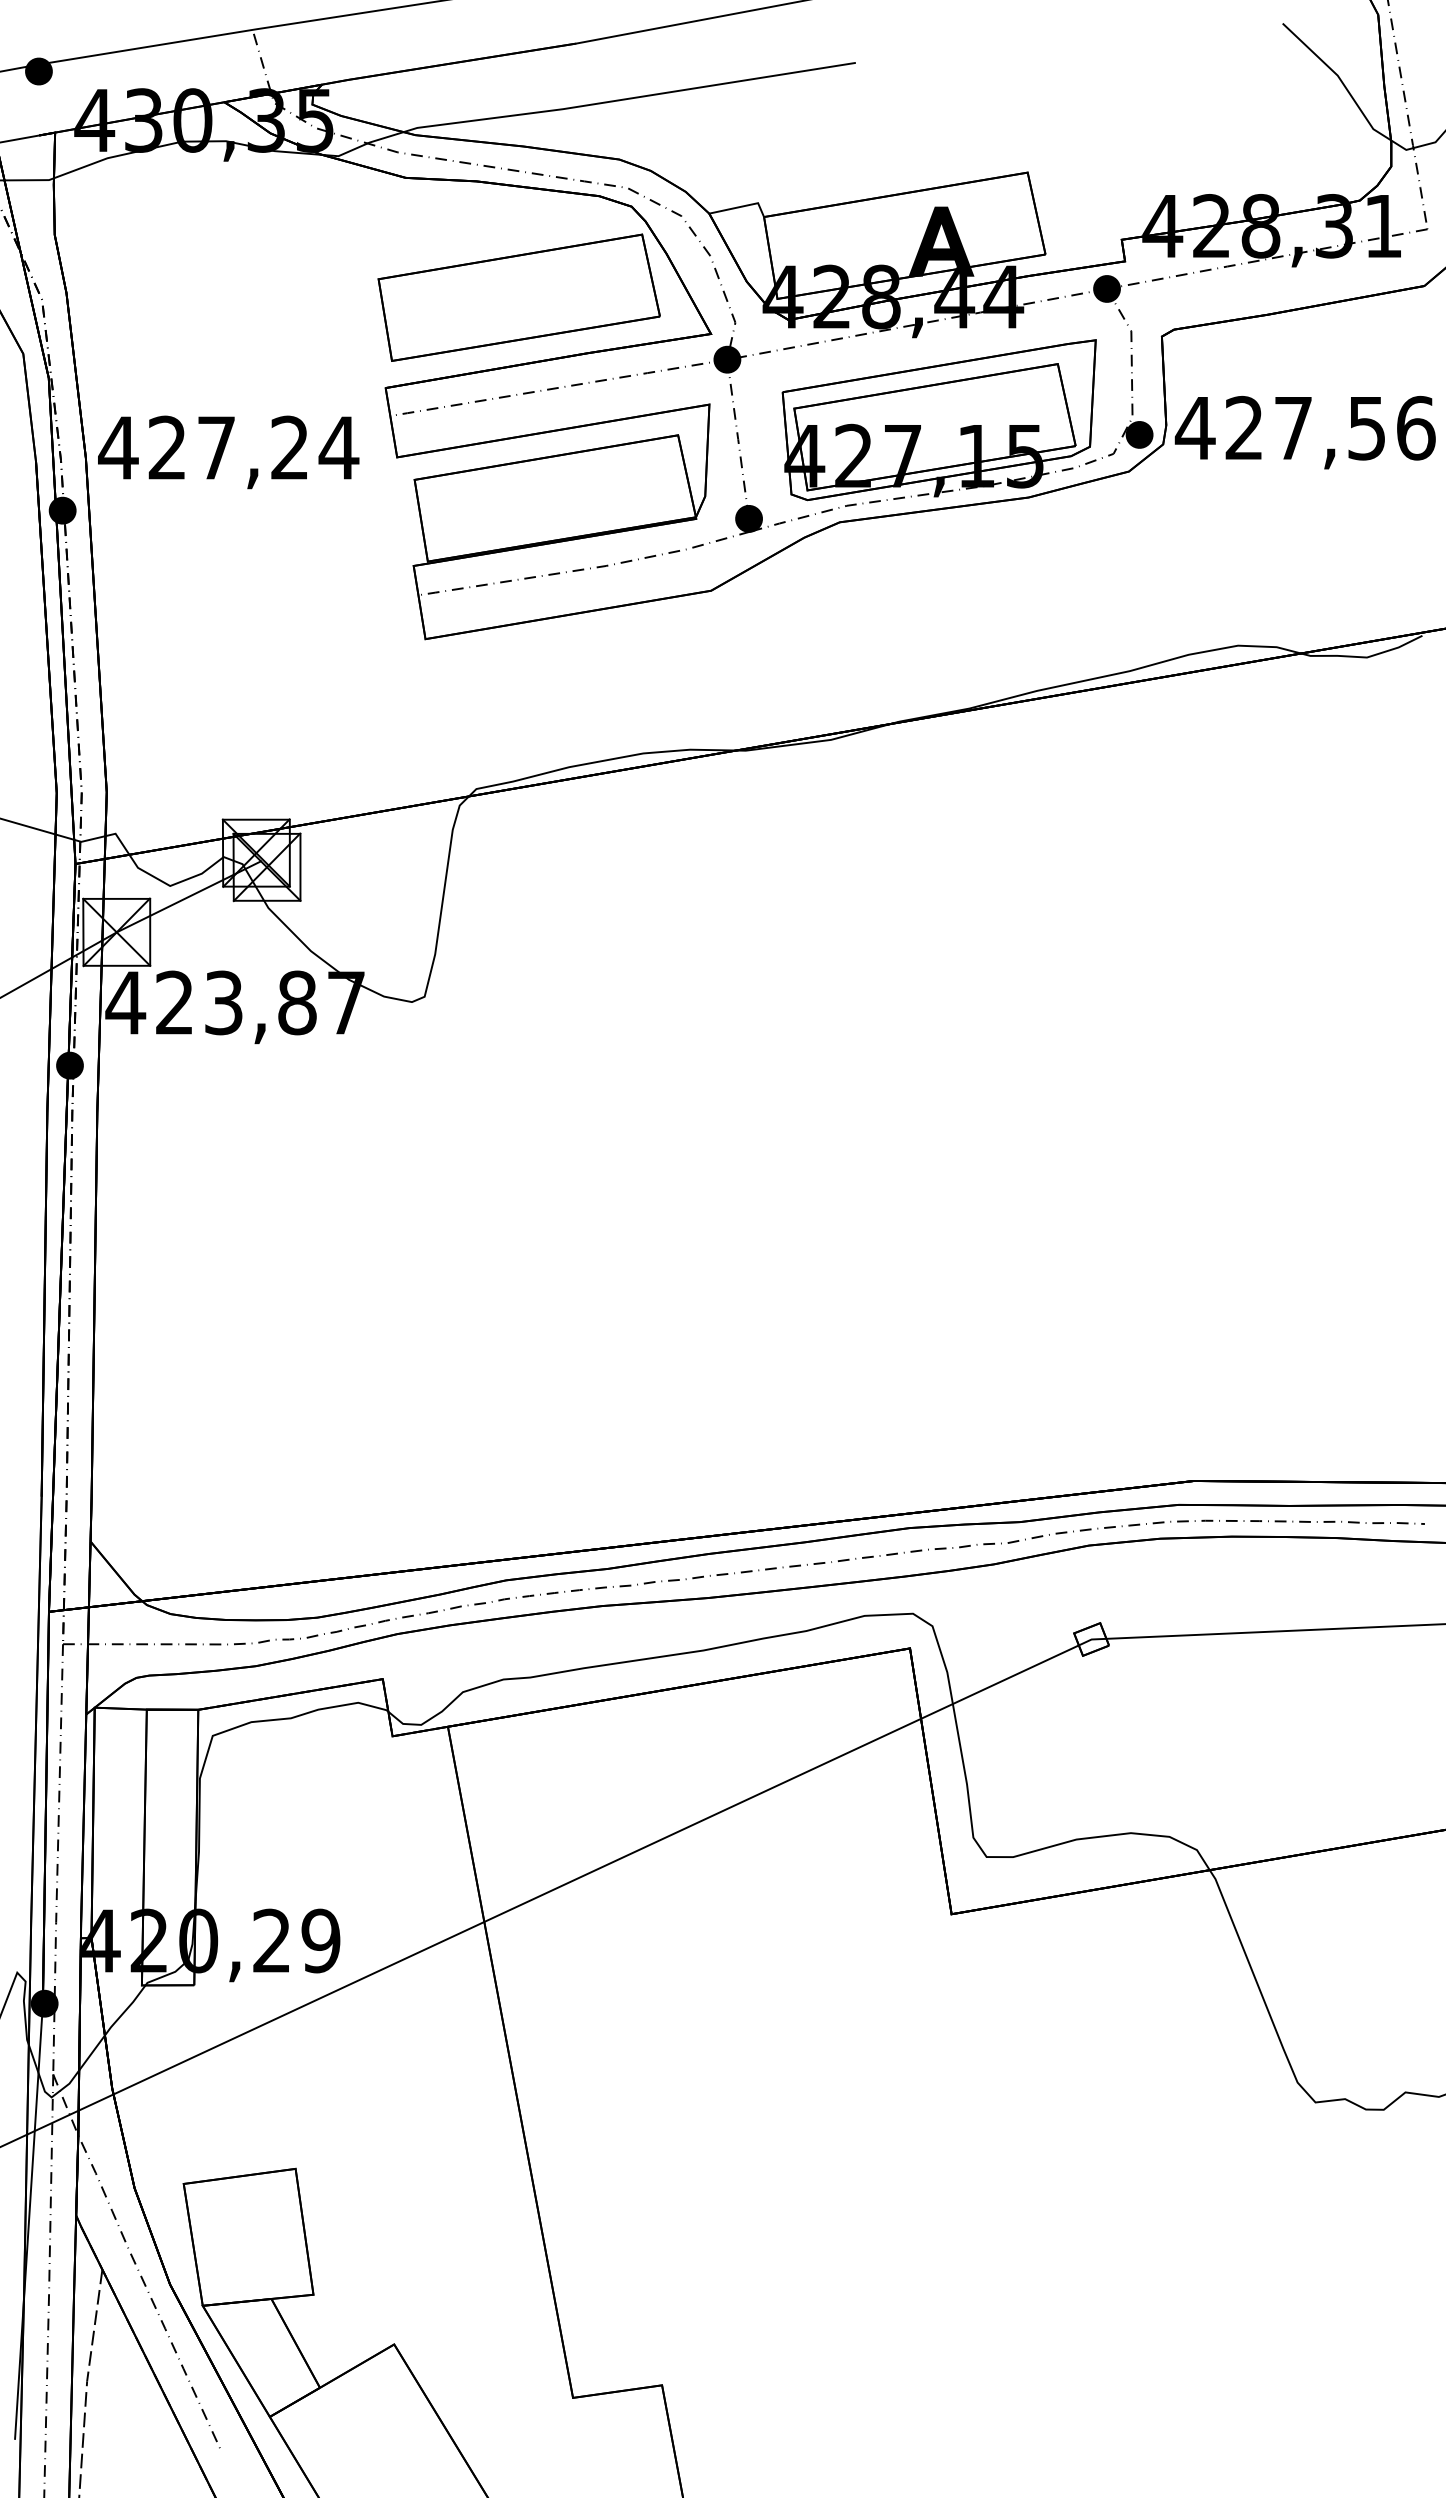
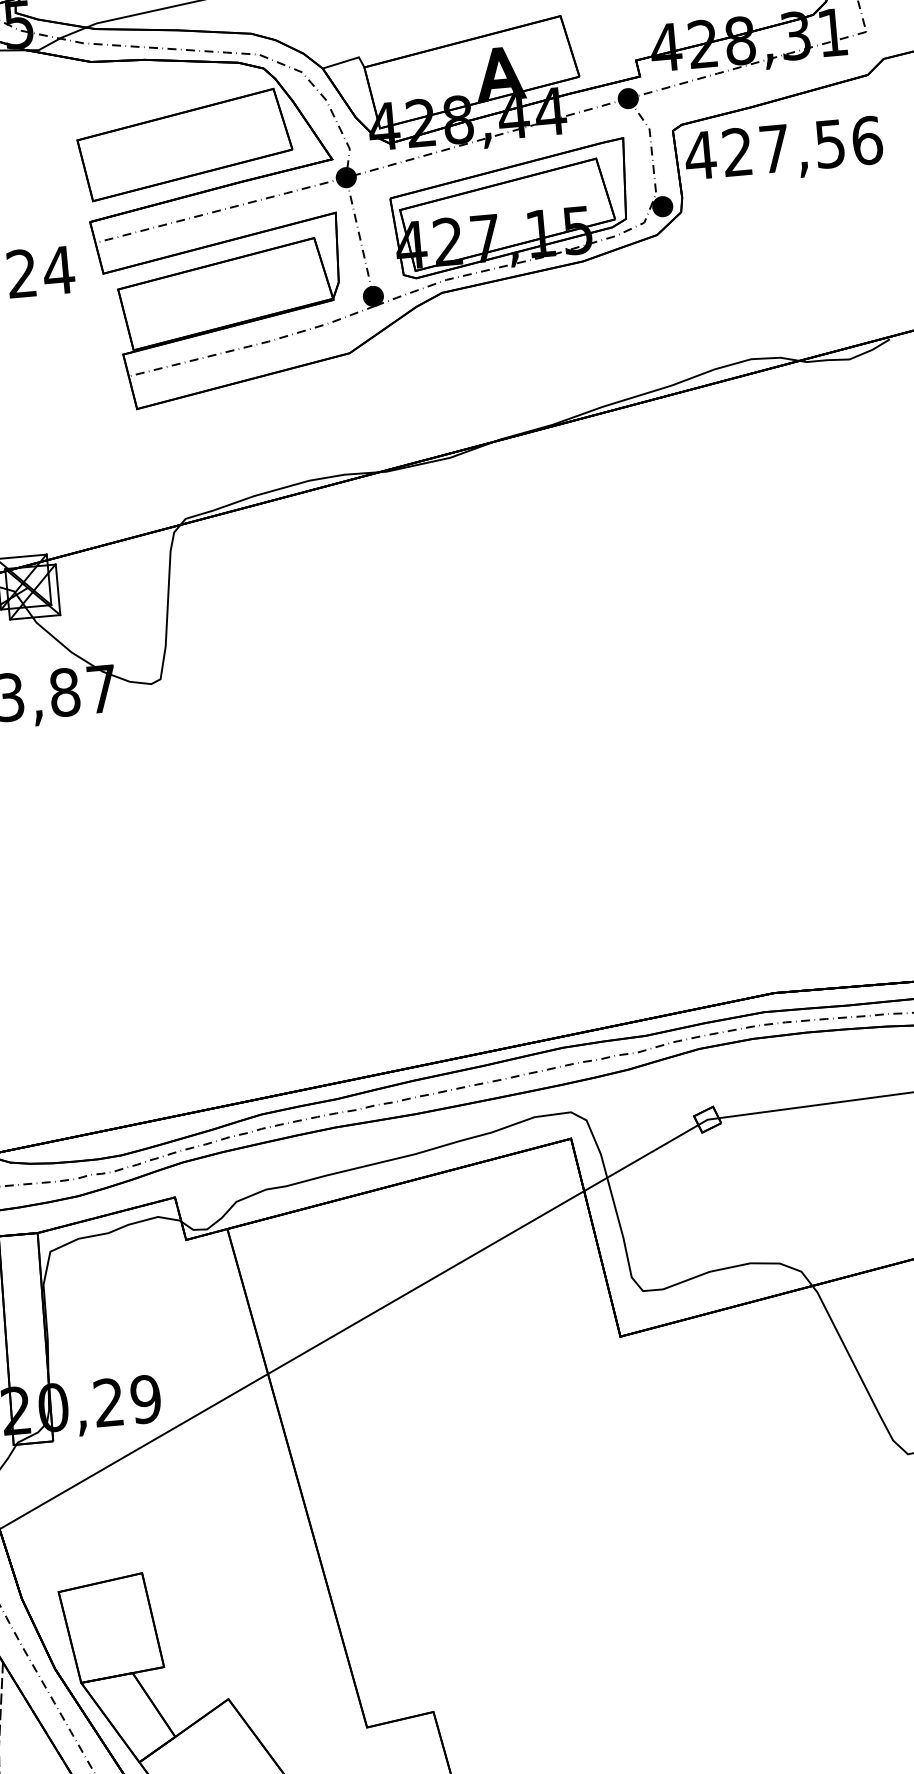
text: (1304, 432) -> (783, 151), moved

